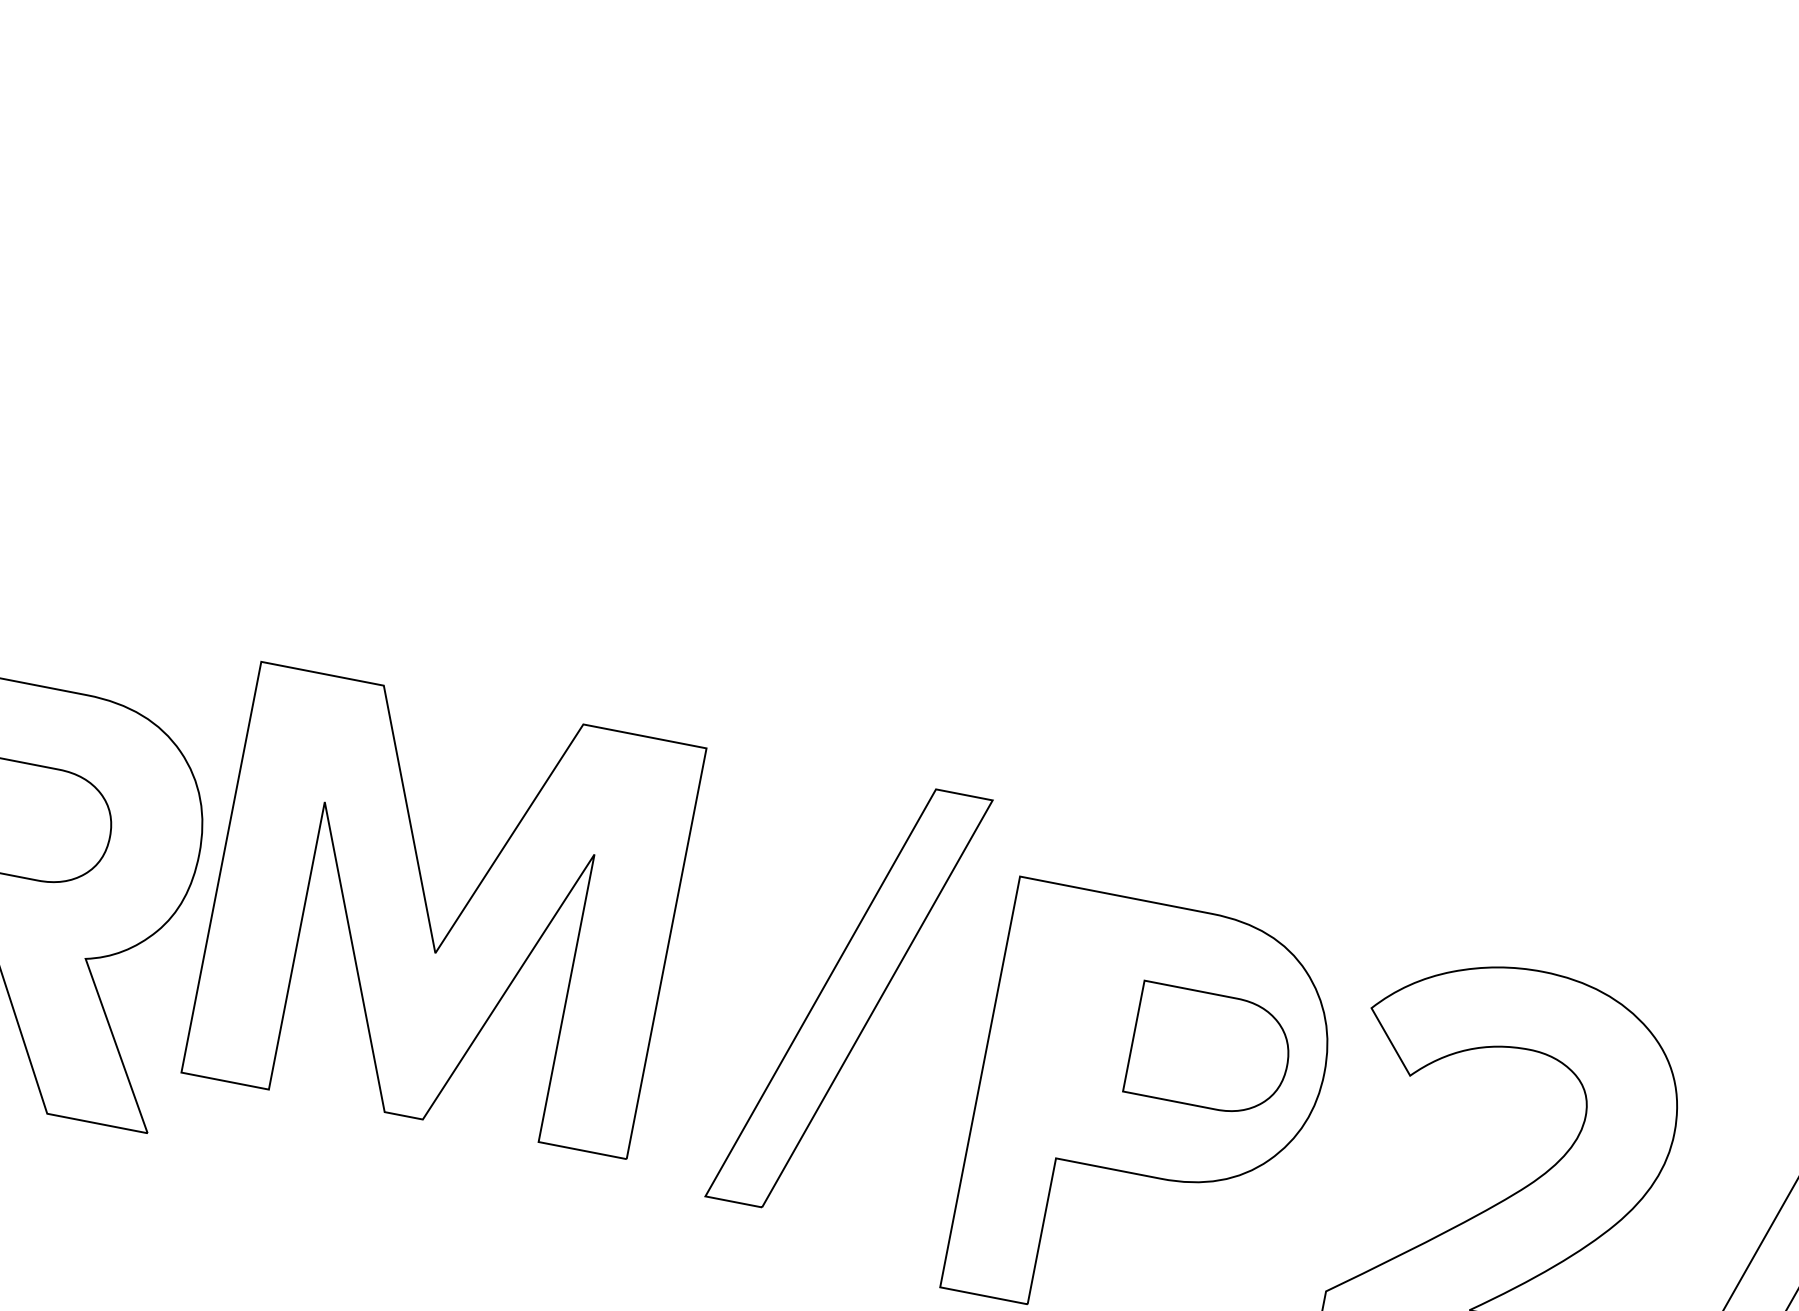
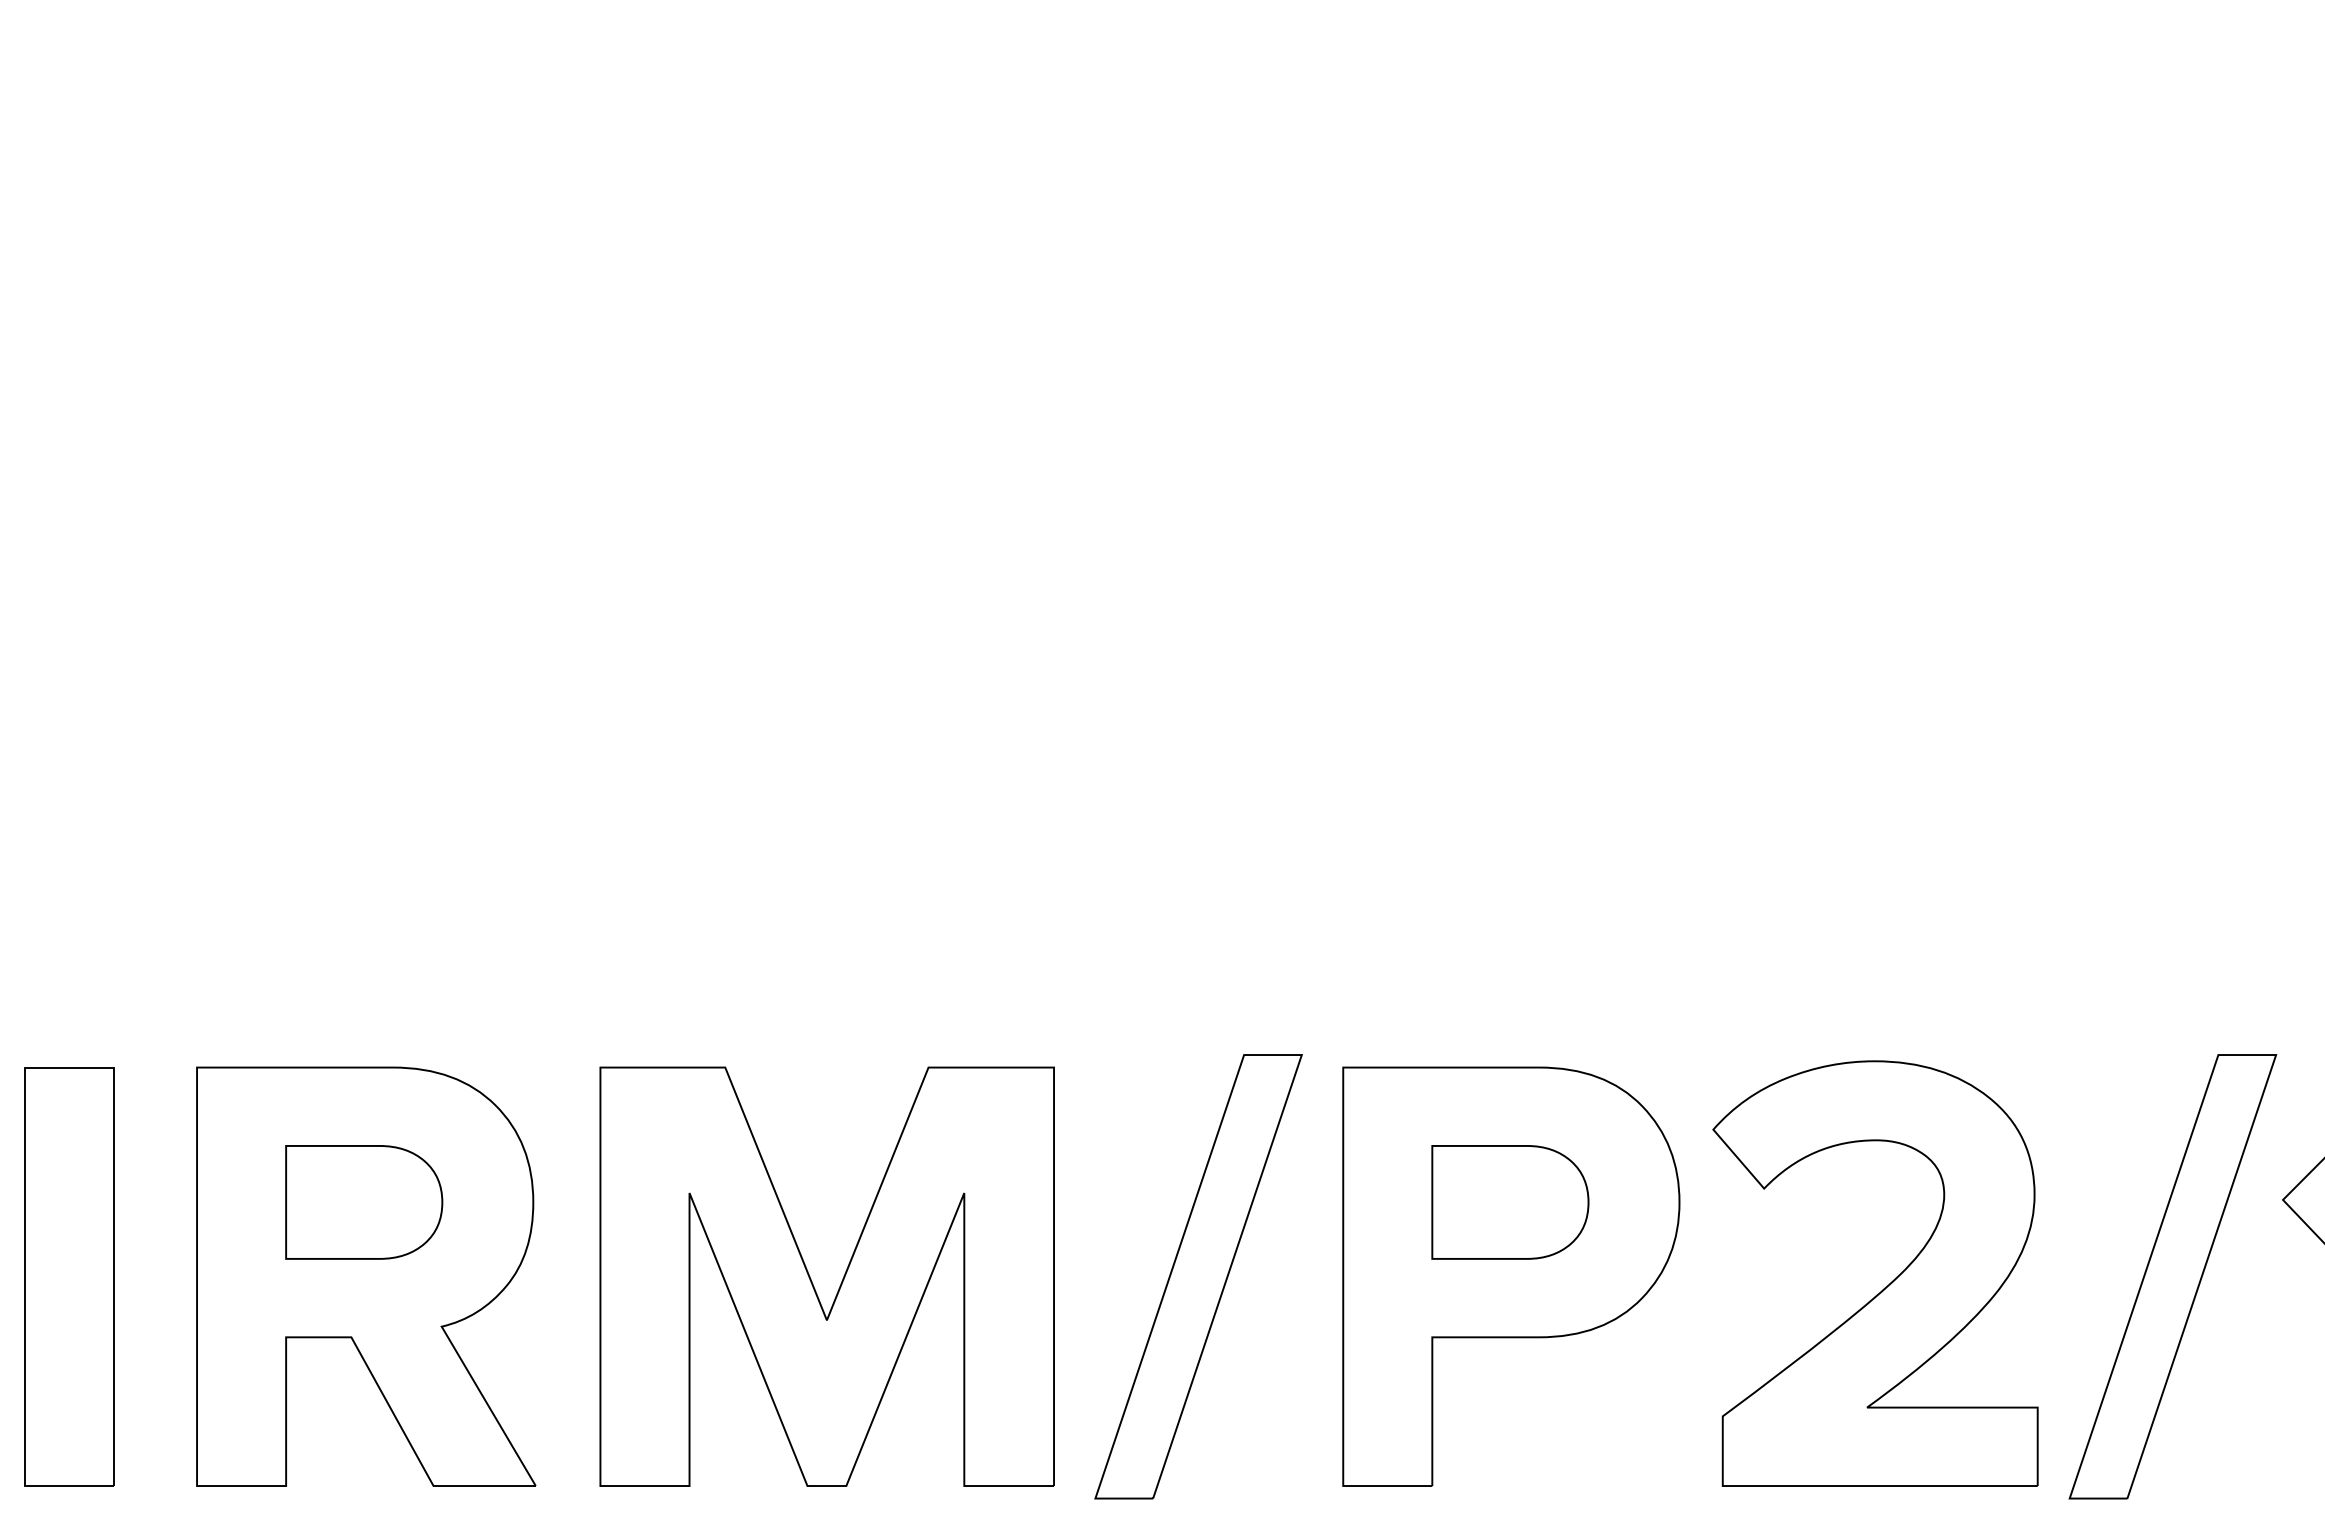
part: (429, 914) -> (813, 1283), moved
part: (849, 998) -> (1198, 1276), moved
part: (1210, 1051) -> (1510, 1202), moved

